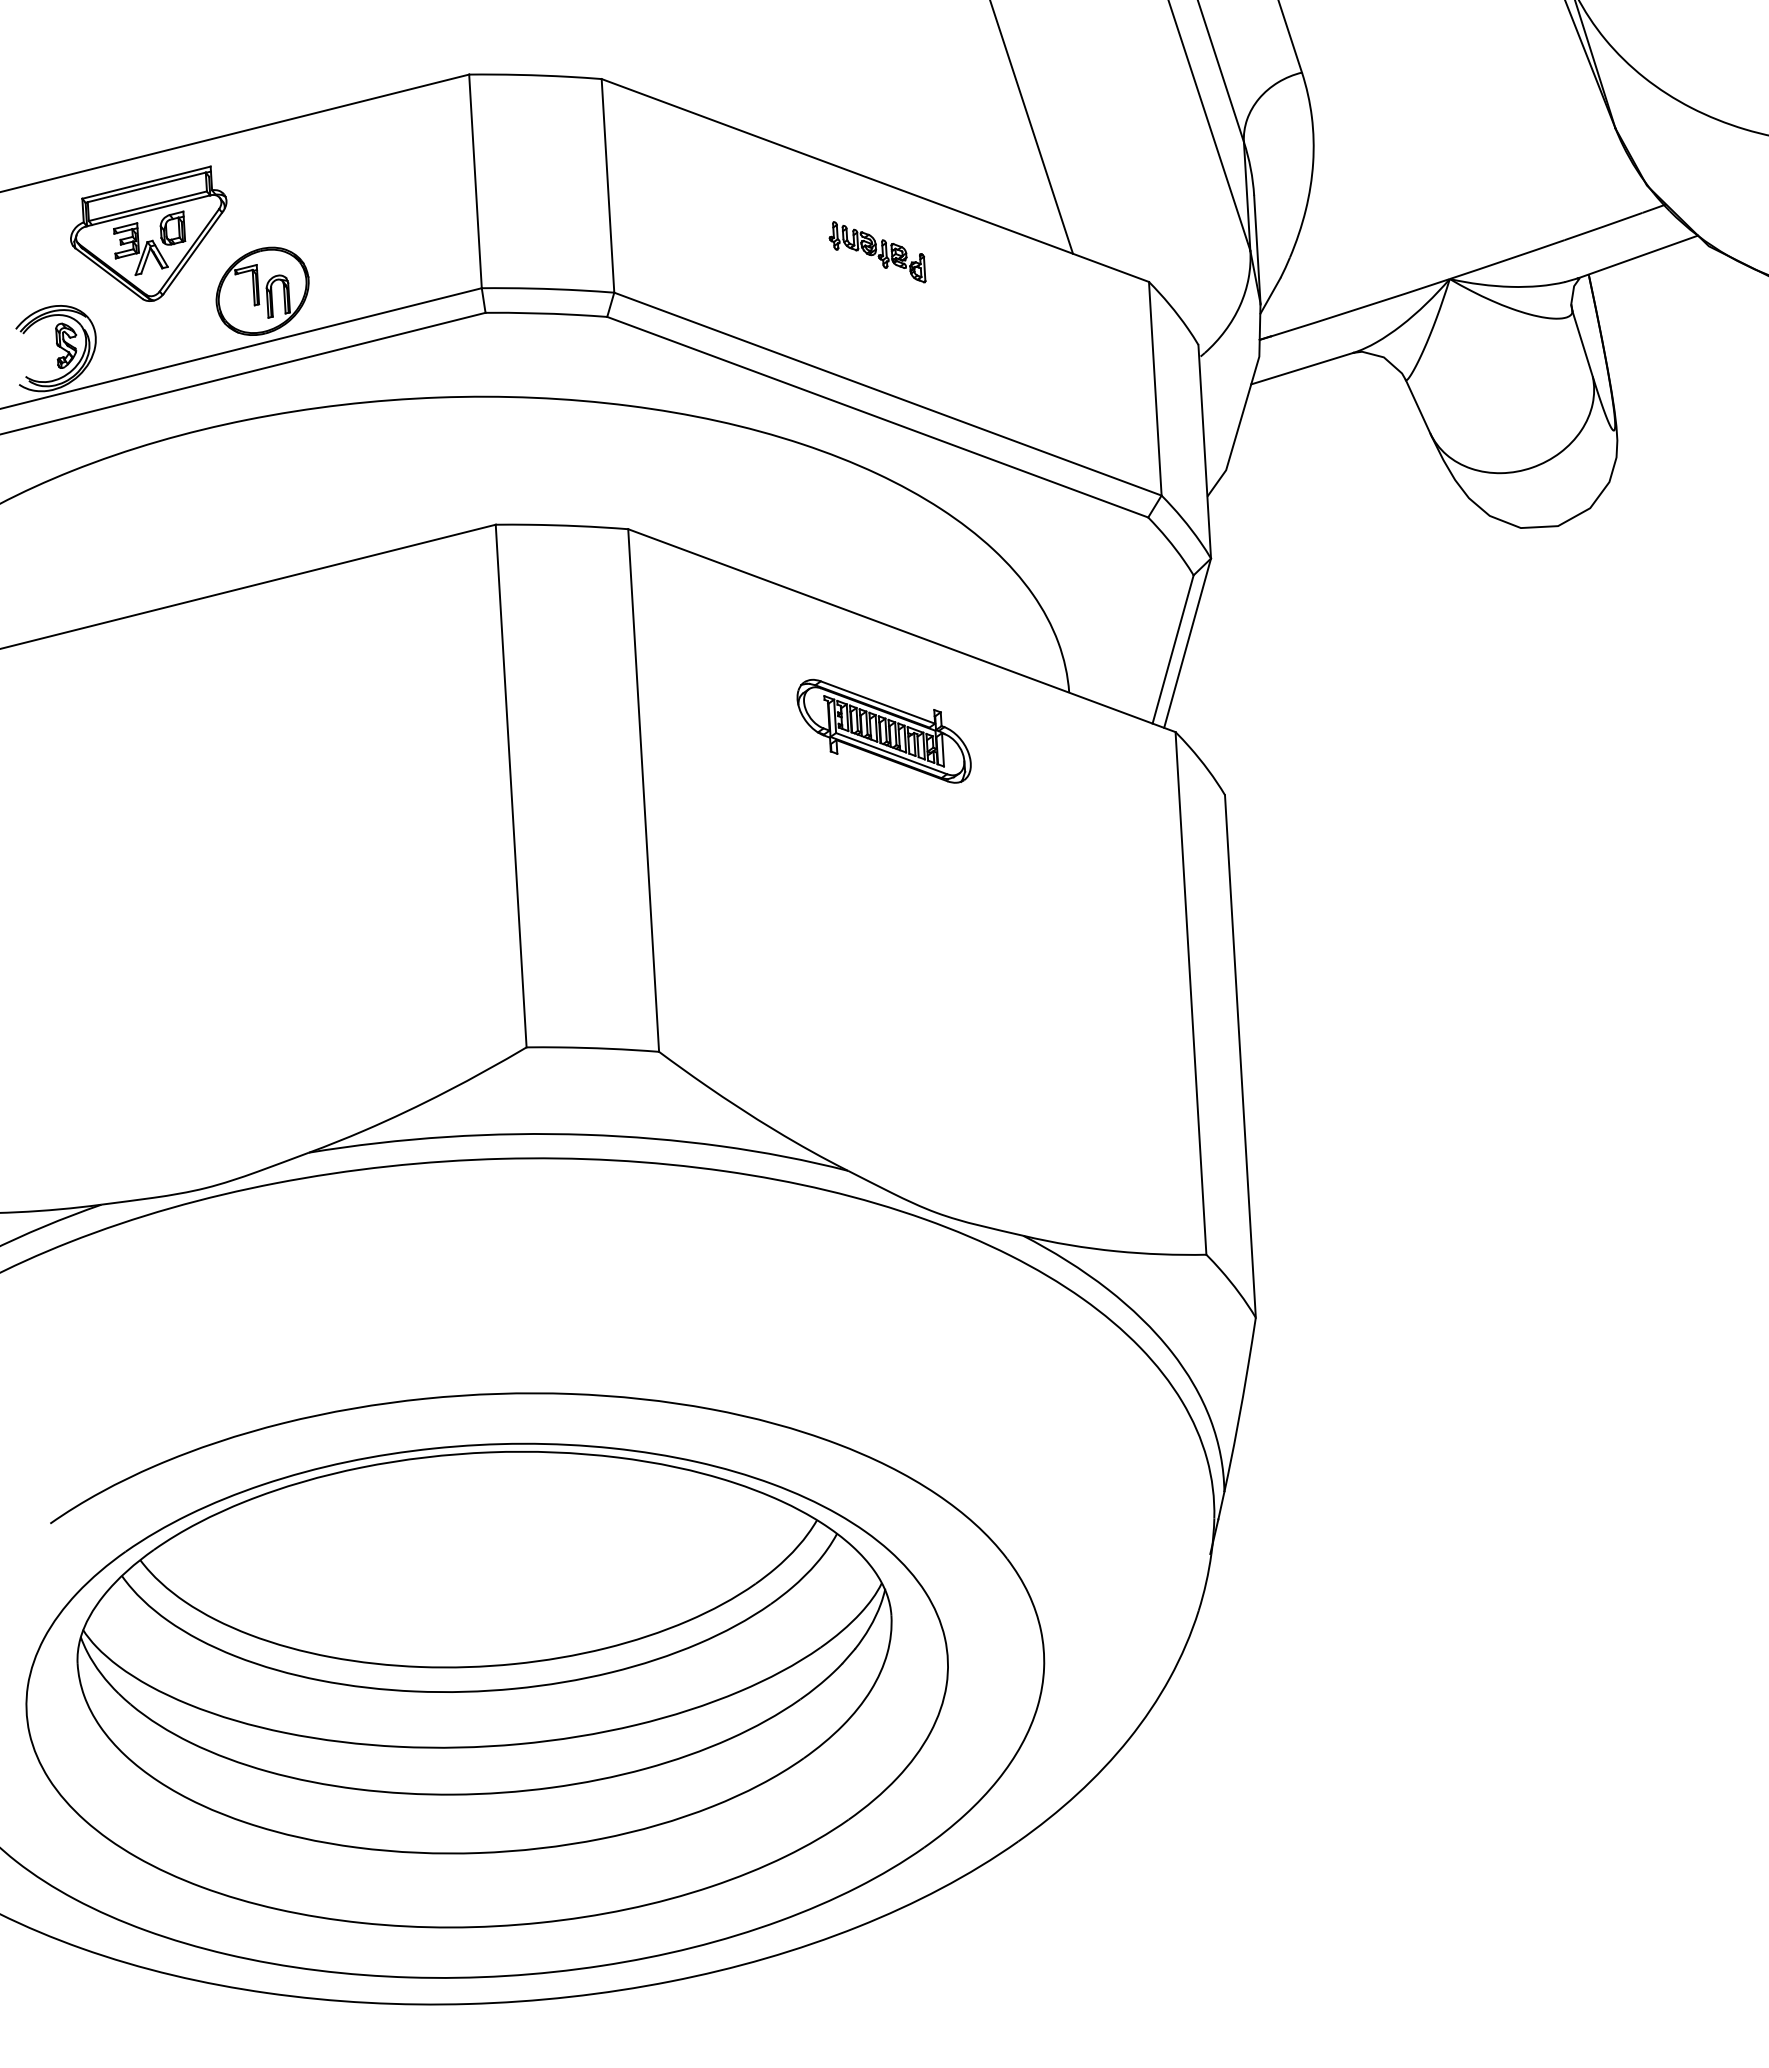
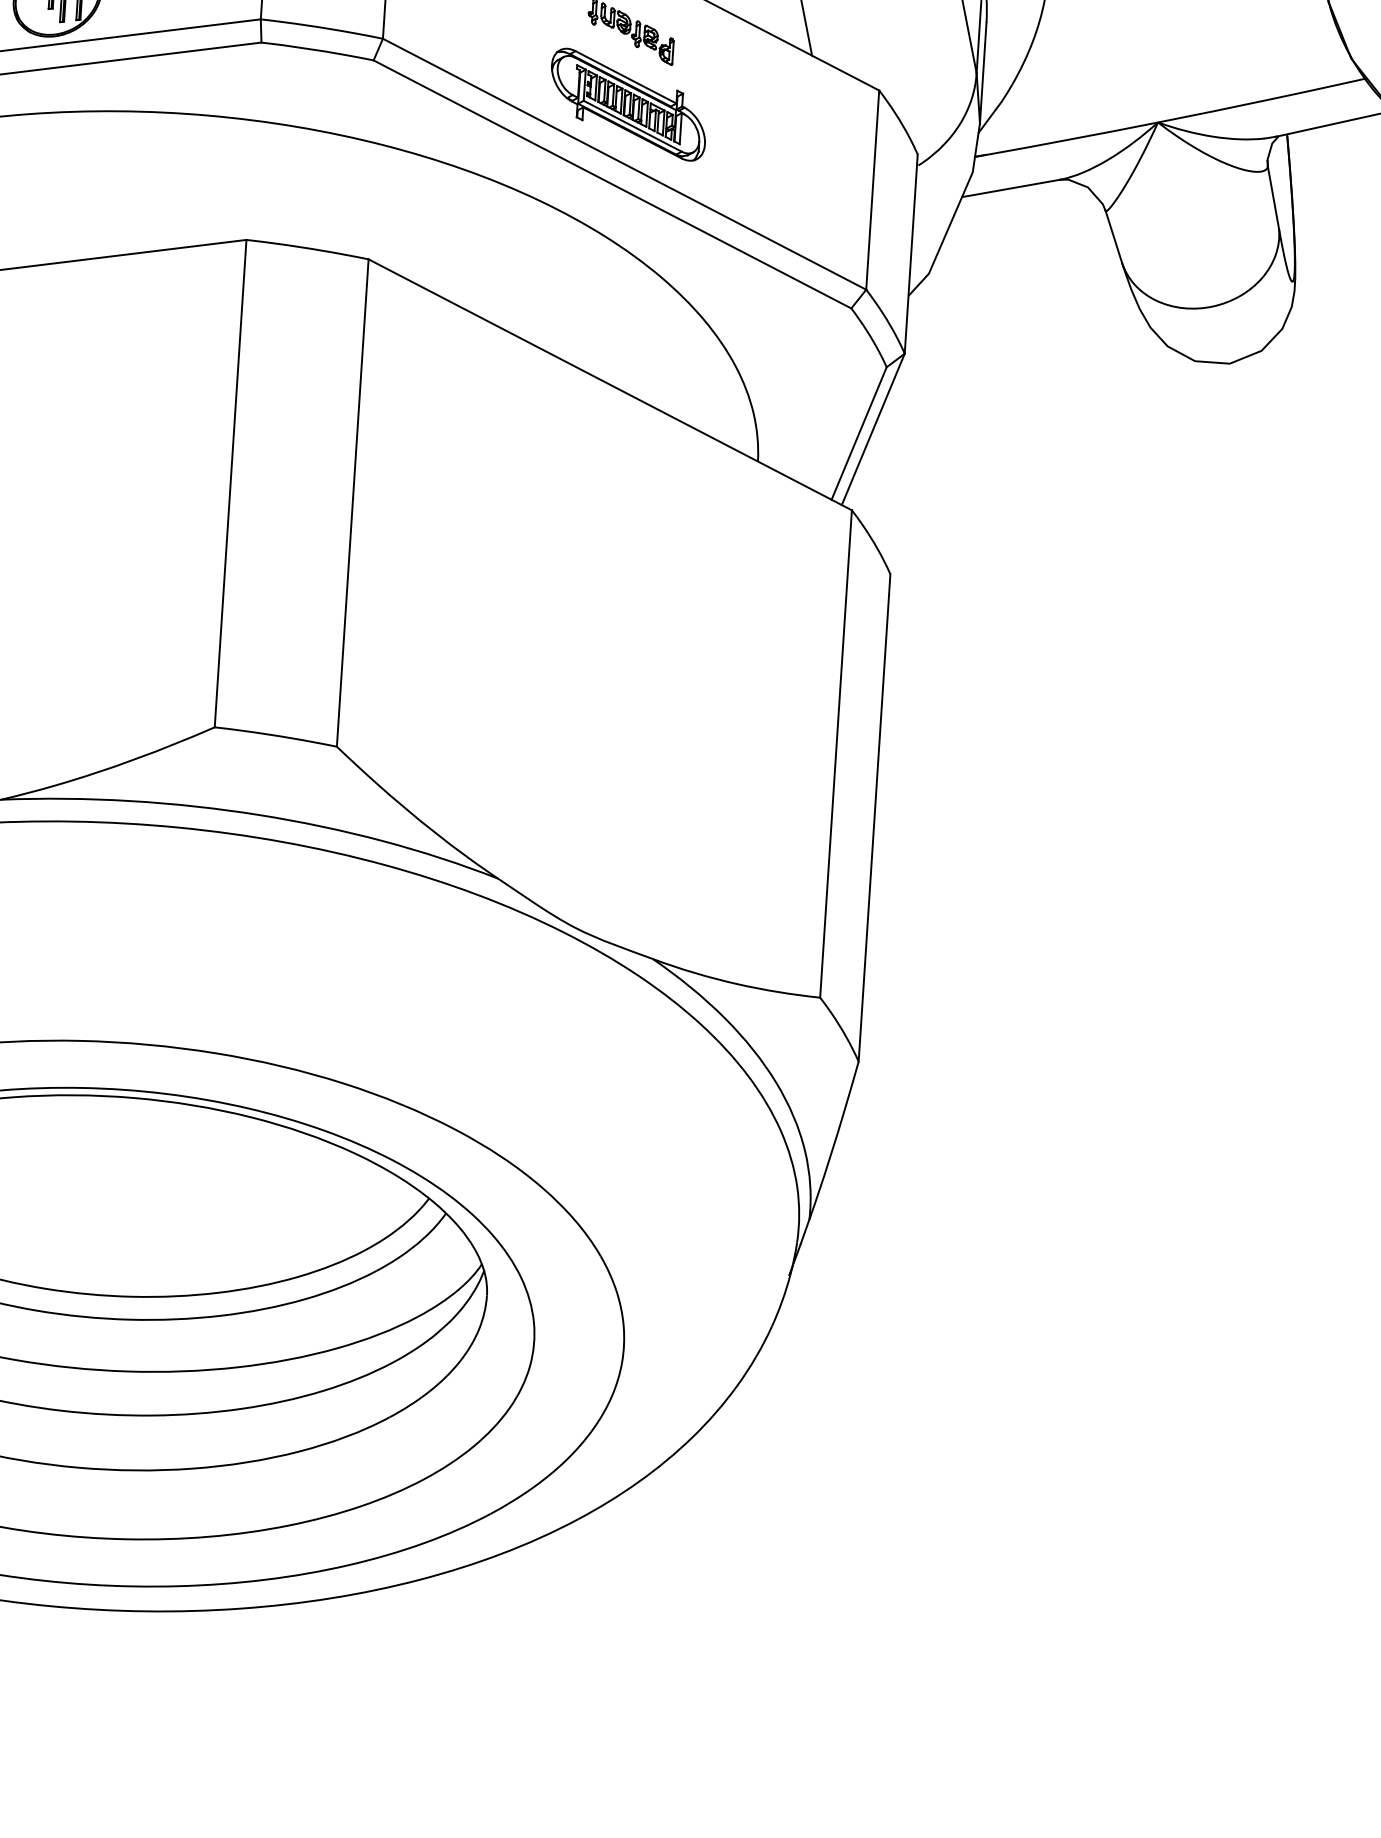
part: (883, 730) -> (627, 103), moved

